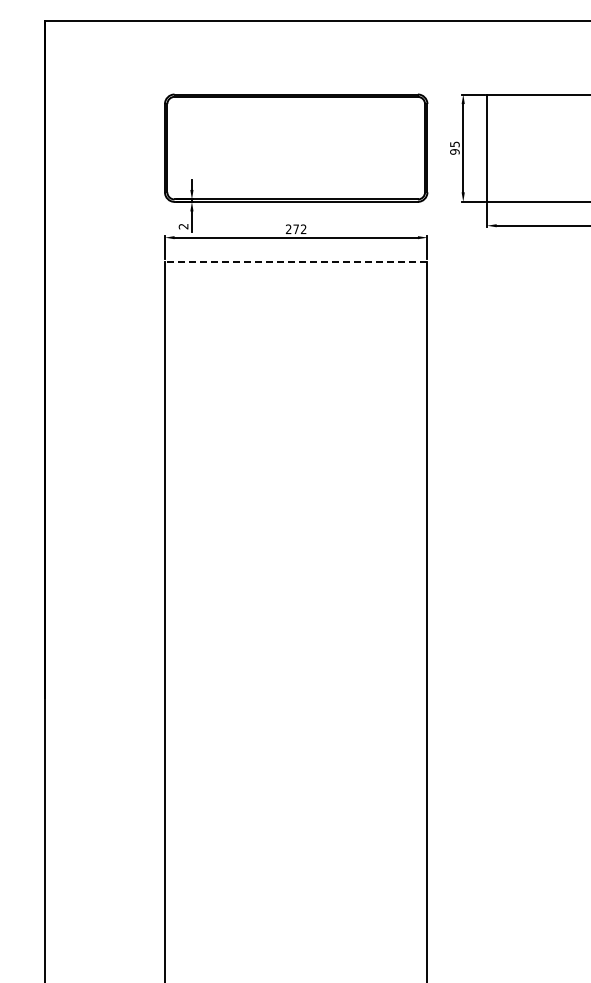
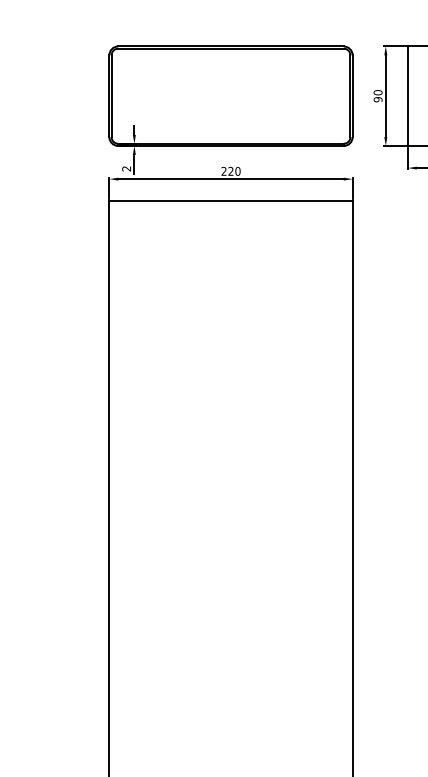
text: (454, 144) -> (377, 92), 95 -> 90
text: (299, 229) -> (234, 171), 272 -> 220
line: (295, 261) -> (230, 201), dashed -> solid

